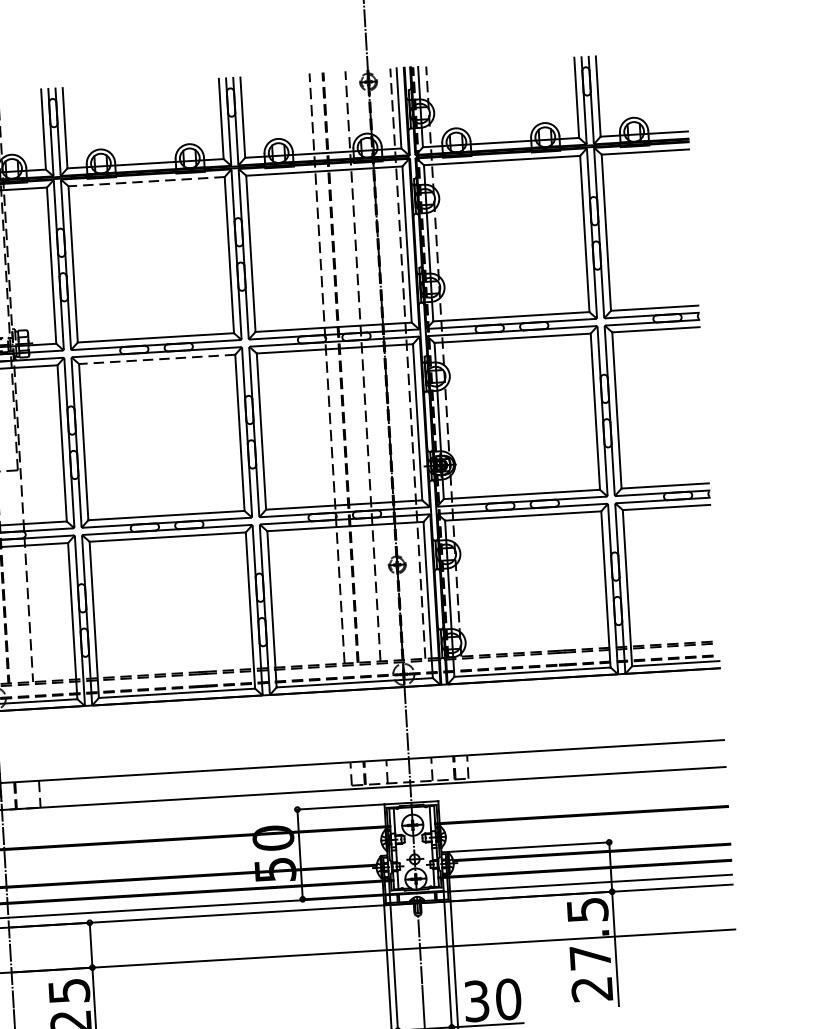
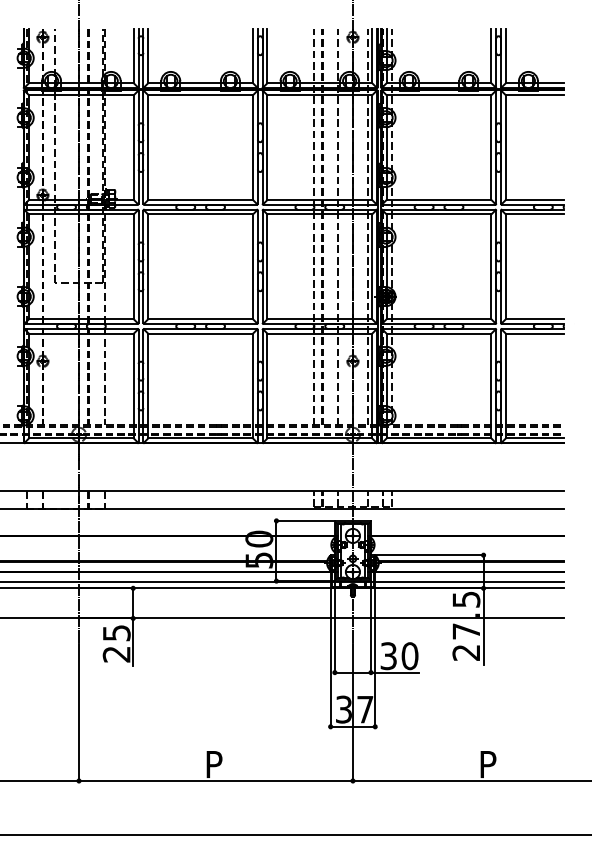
line: (146, 182) -> (200, 95), dashed -> solid
line: (156, 359) -> (200, 214), dashed -> solid

